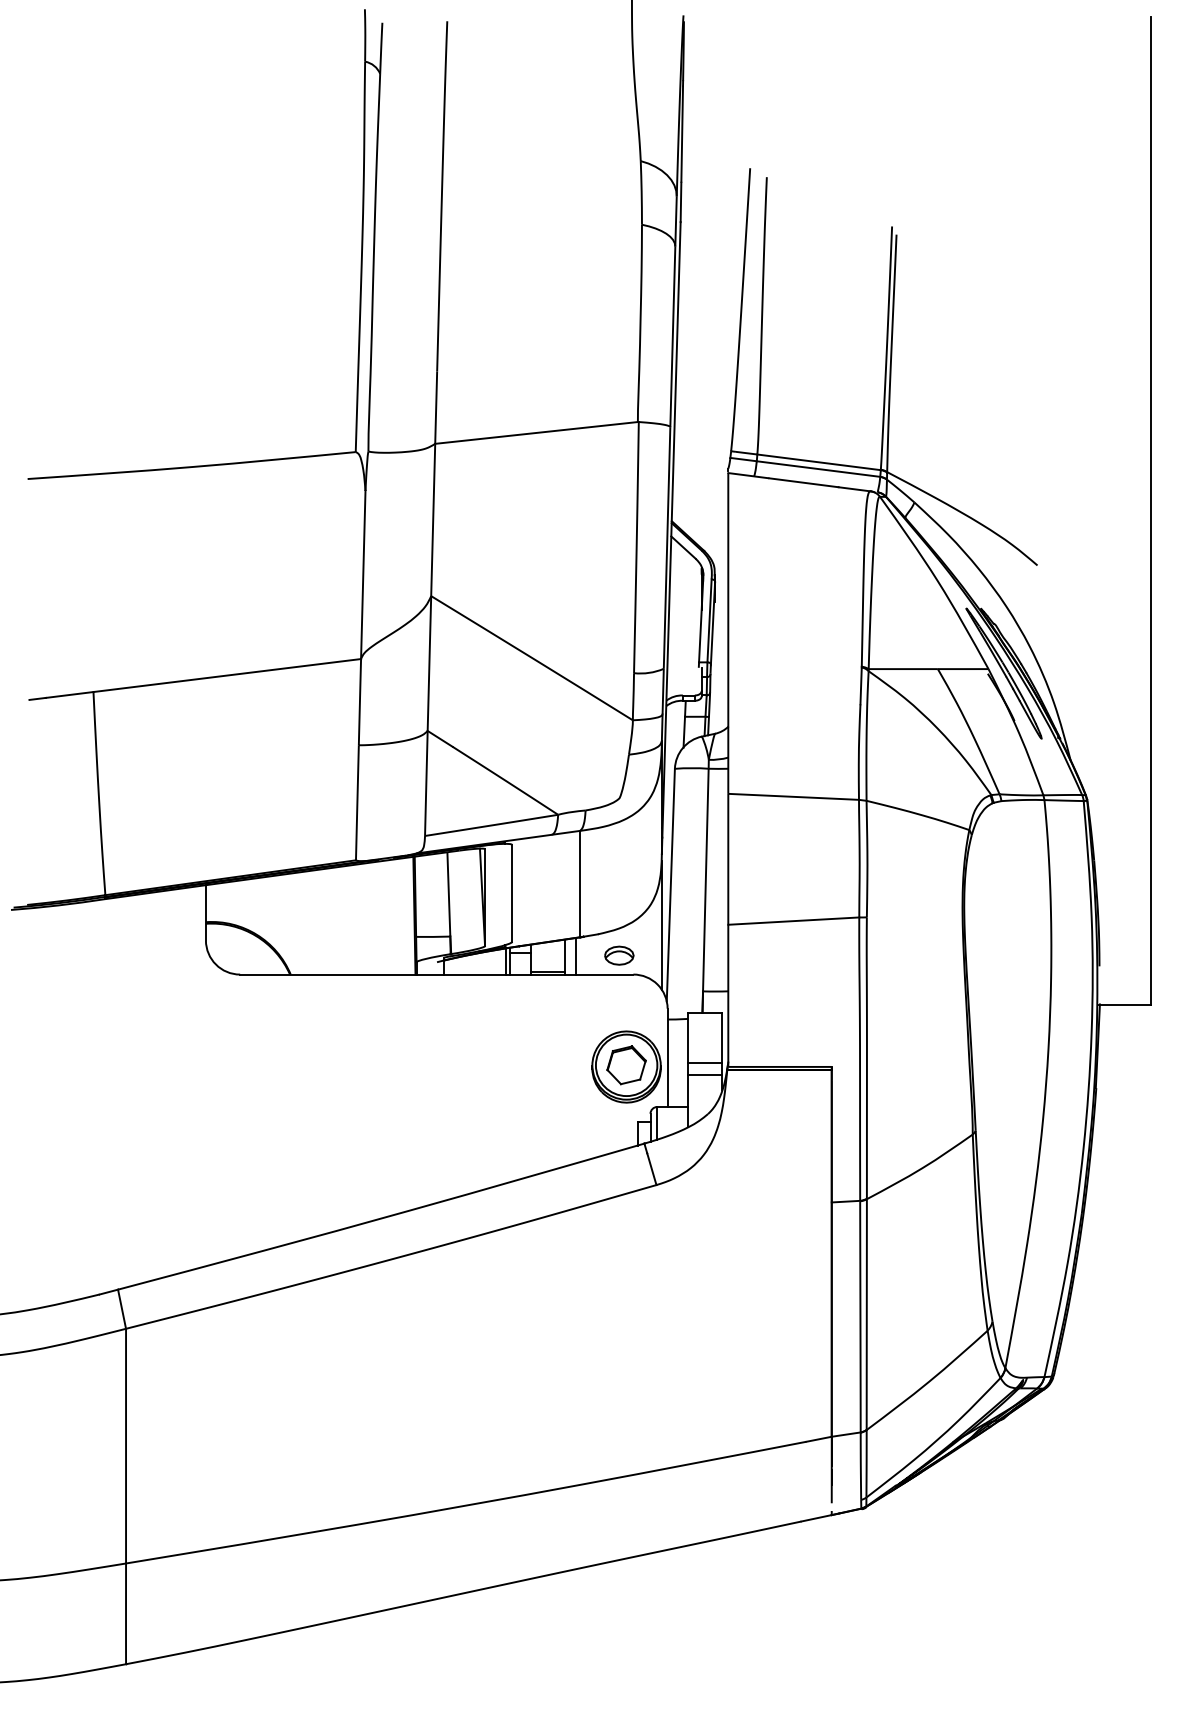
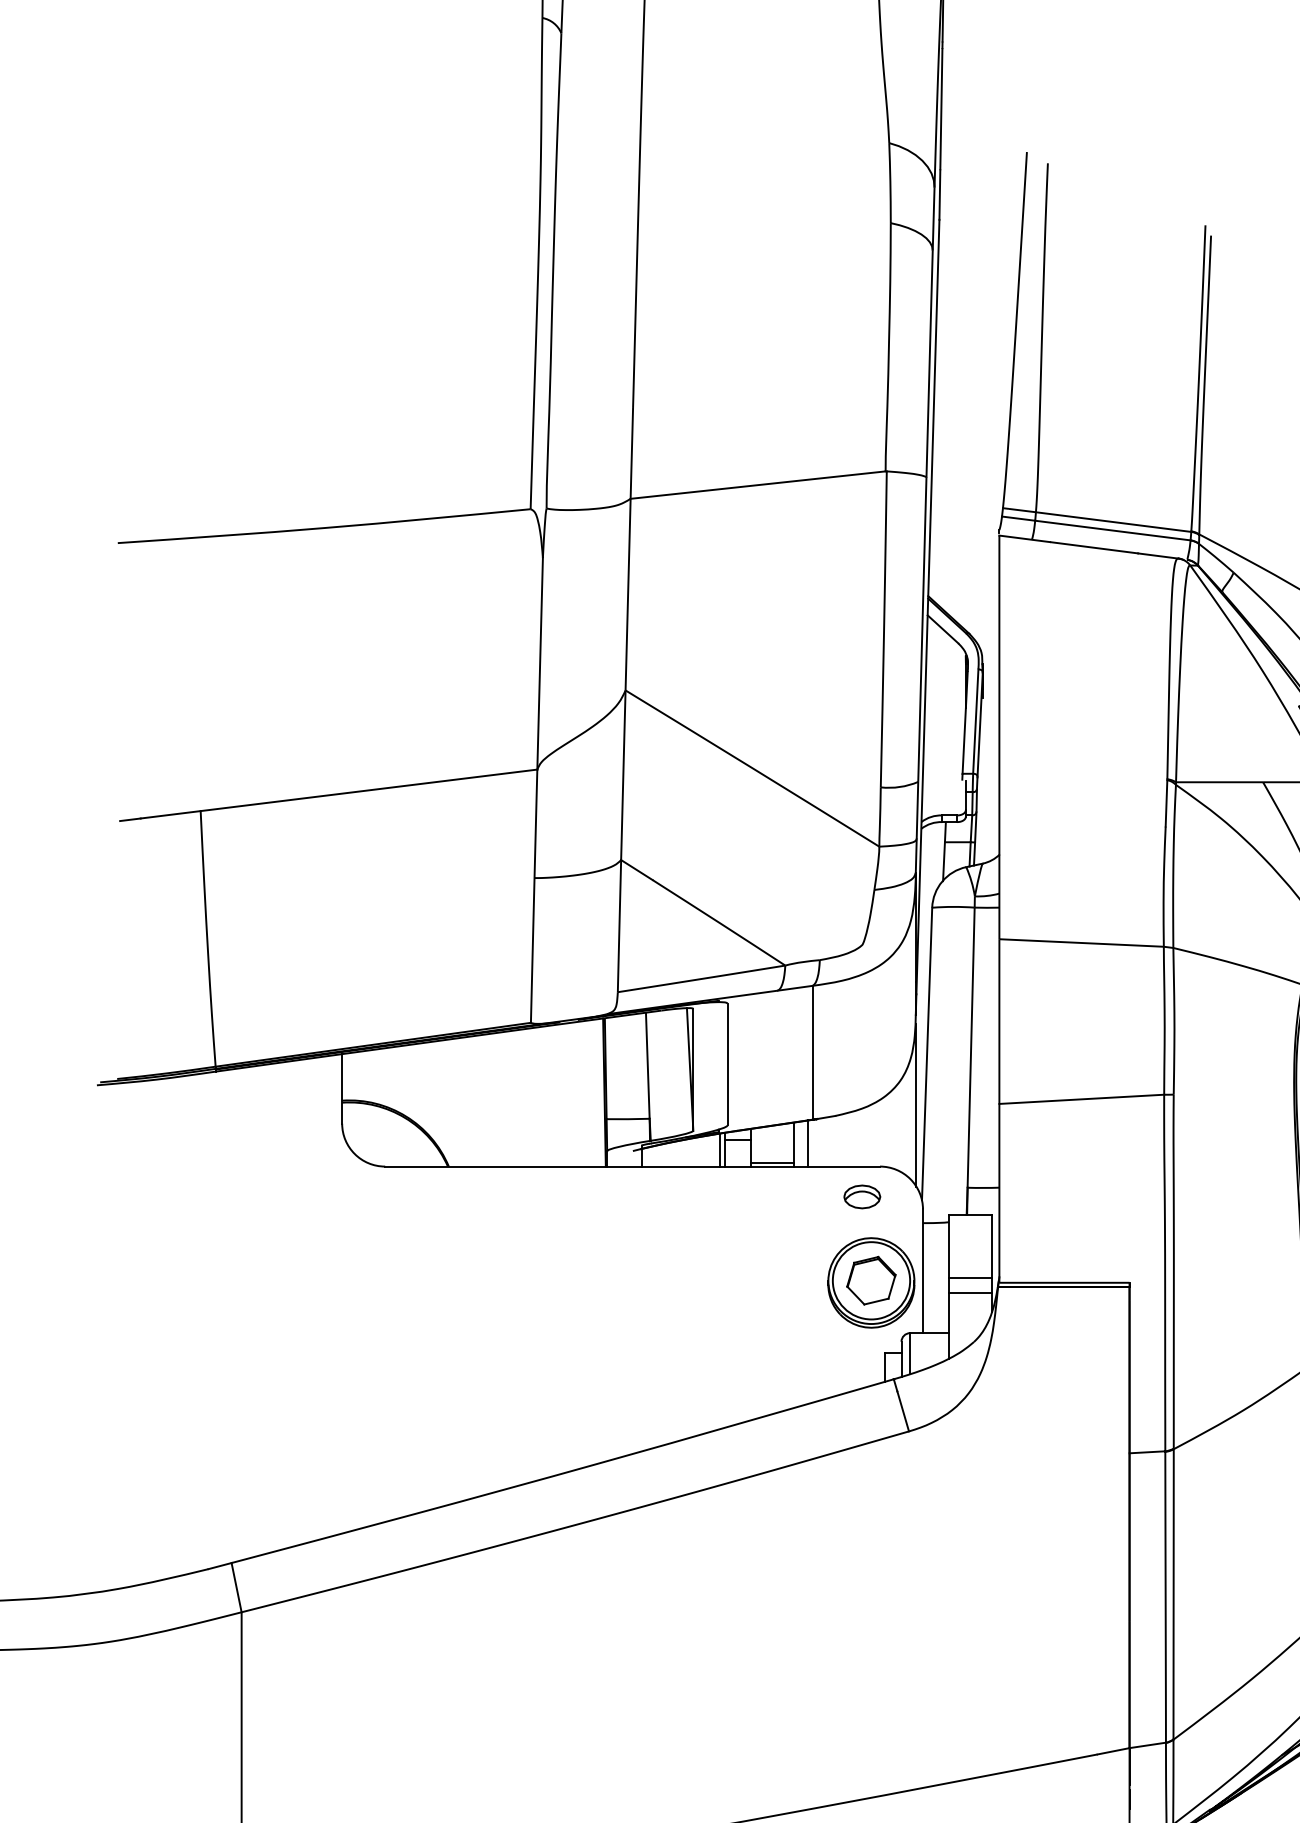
part: (619, 955) -> (862, 1196), moved

